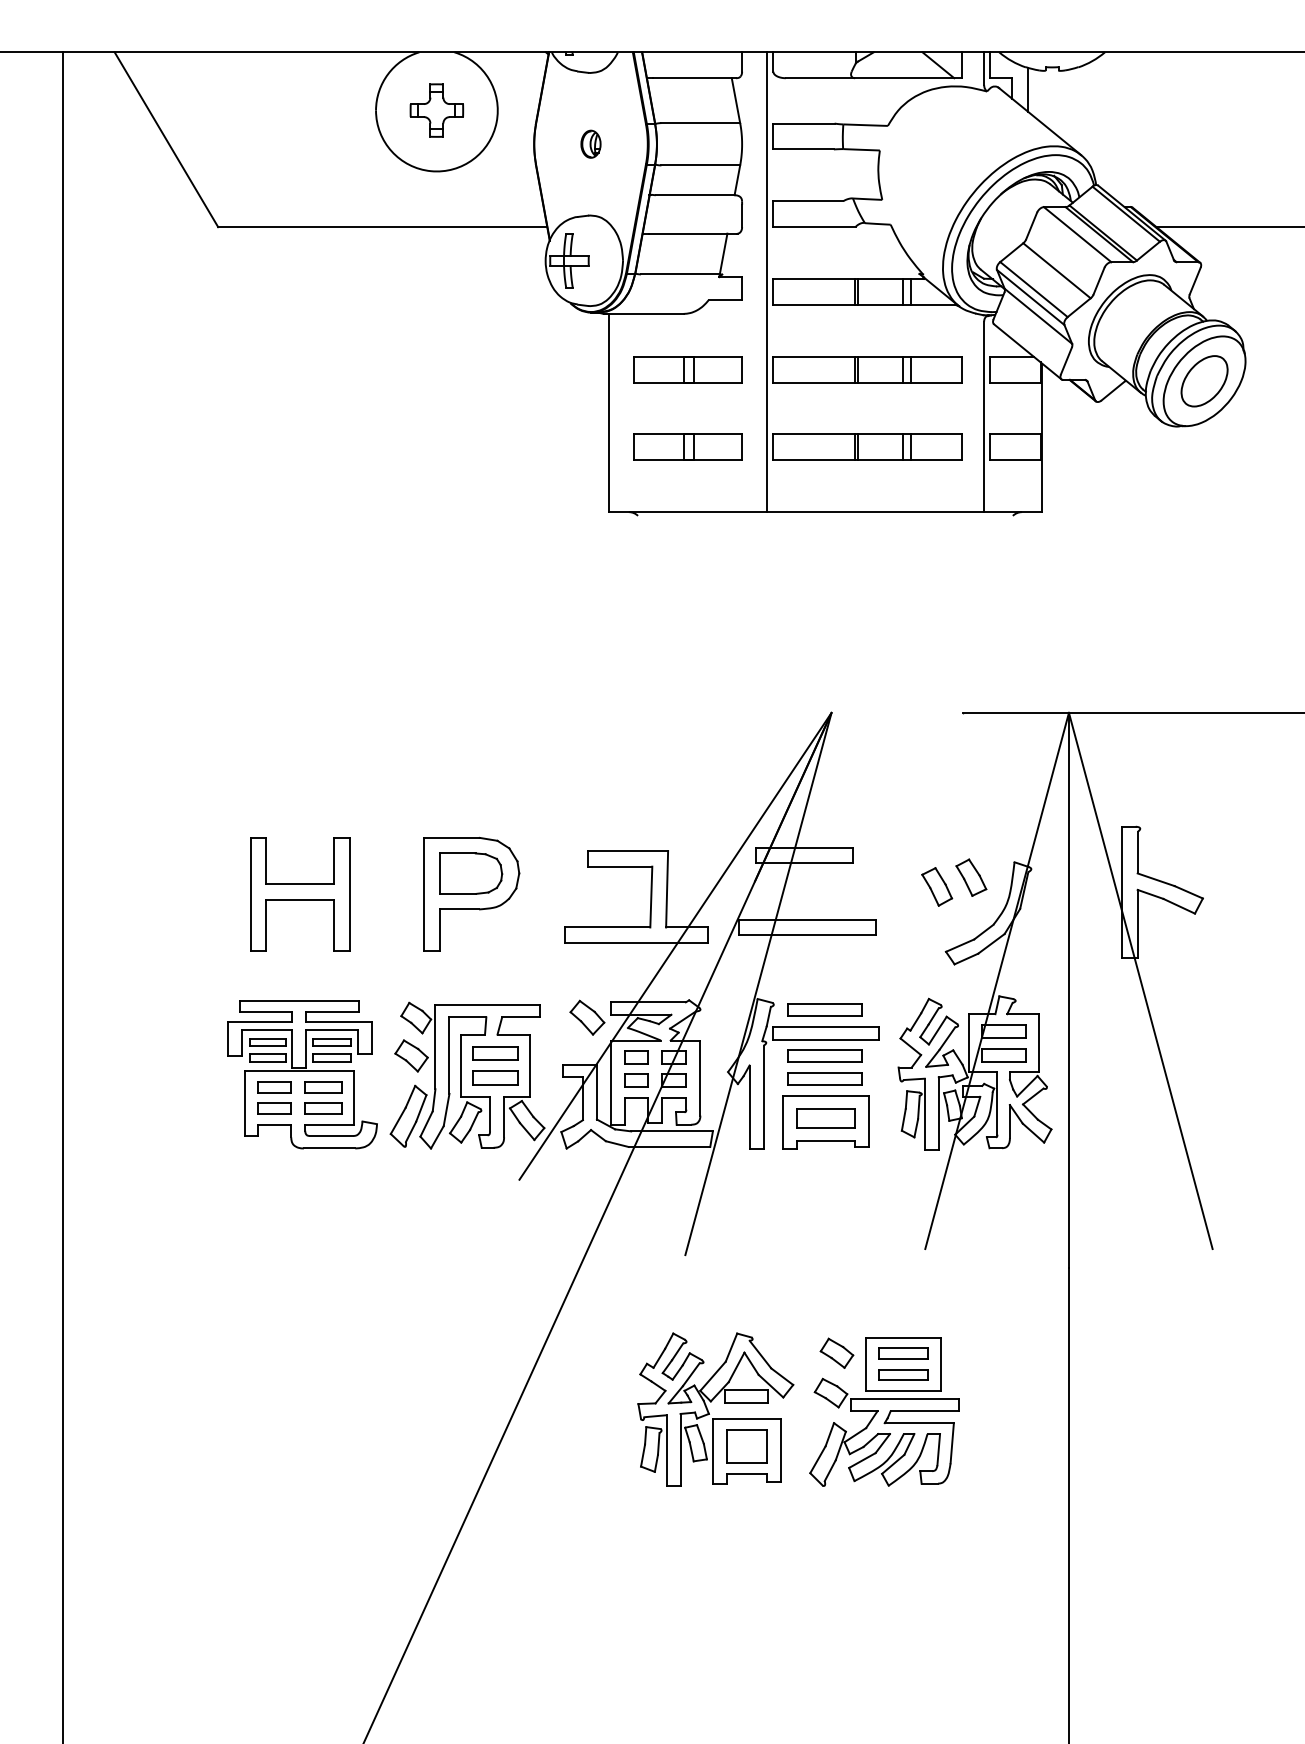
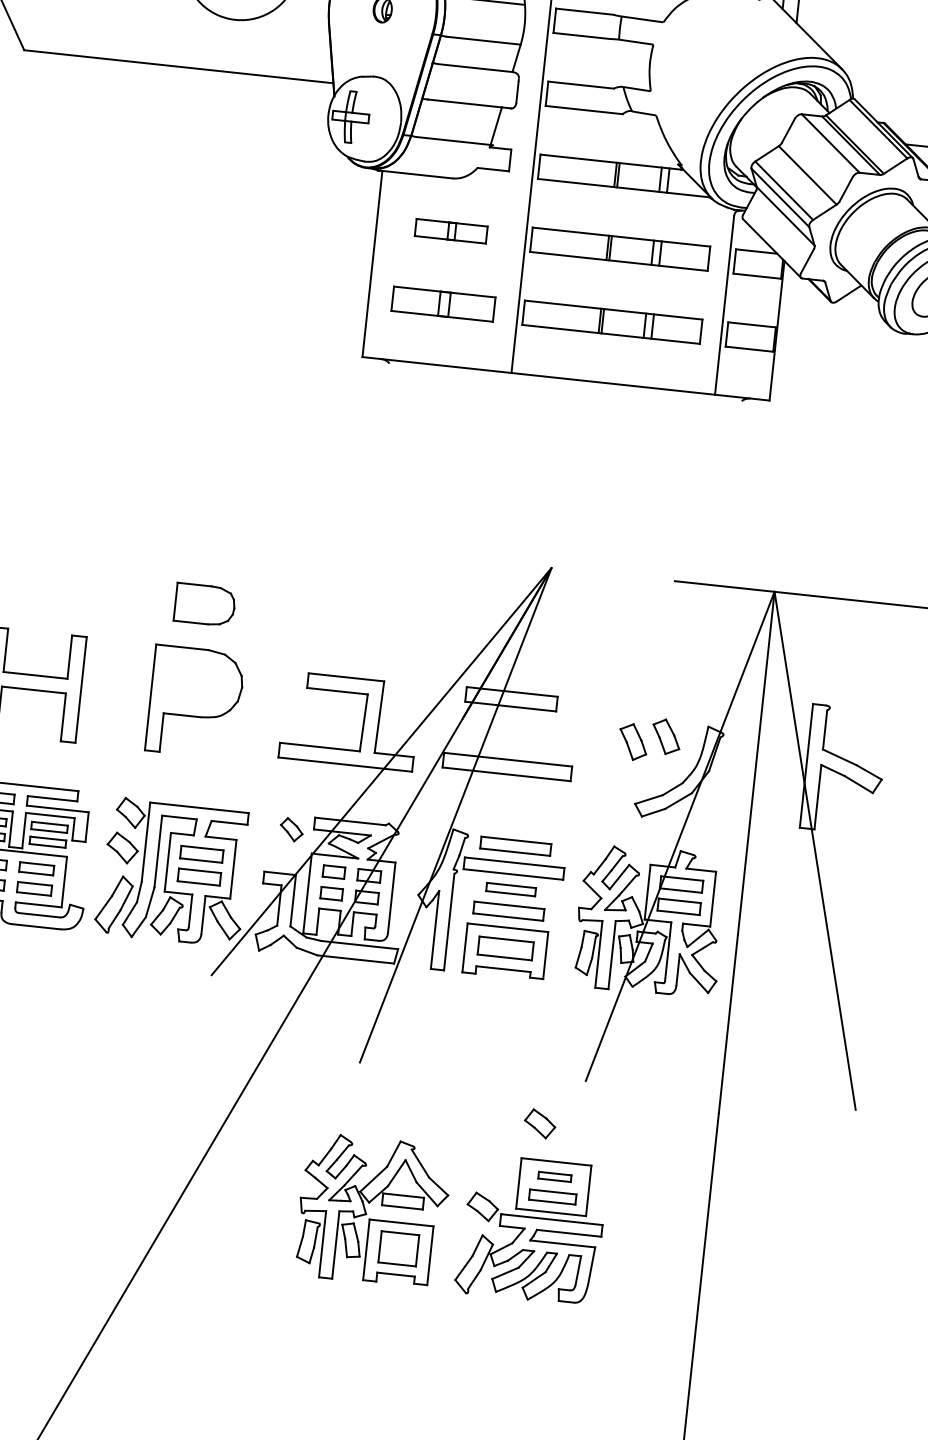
part: (687, 369) -> (450, 231), size x0.7
part: (471, 873) -> (205, 604), moved
part: (587, 1017) -> (291, 829), size x0.7
part: (824, 1055) -> (510, 889), size x0.7
part: (836, 1352) -> (539, 1123), moved
part: (903, 1353) -> (554, 1176), size x0.7

